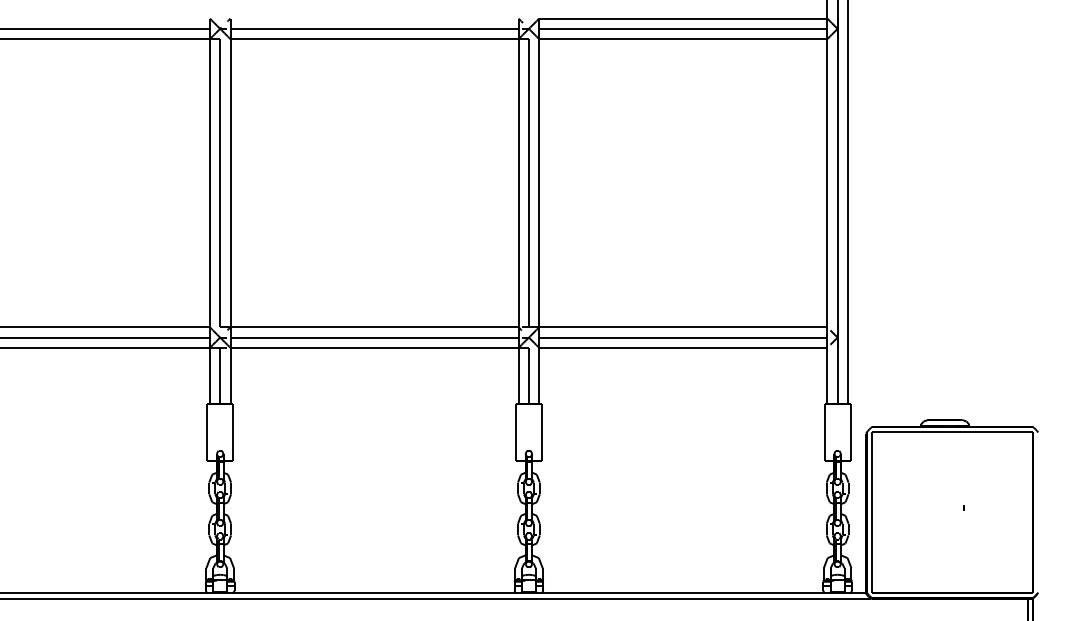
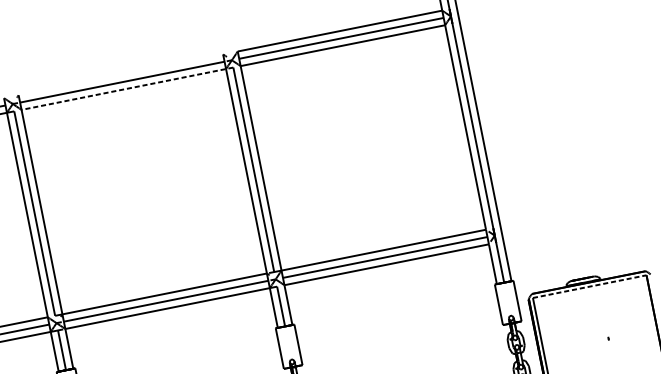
line: (379, 39) -> (127, 89), solid -> dashed
line: (953, 432) -> (590, 286), solid -> dashed

